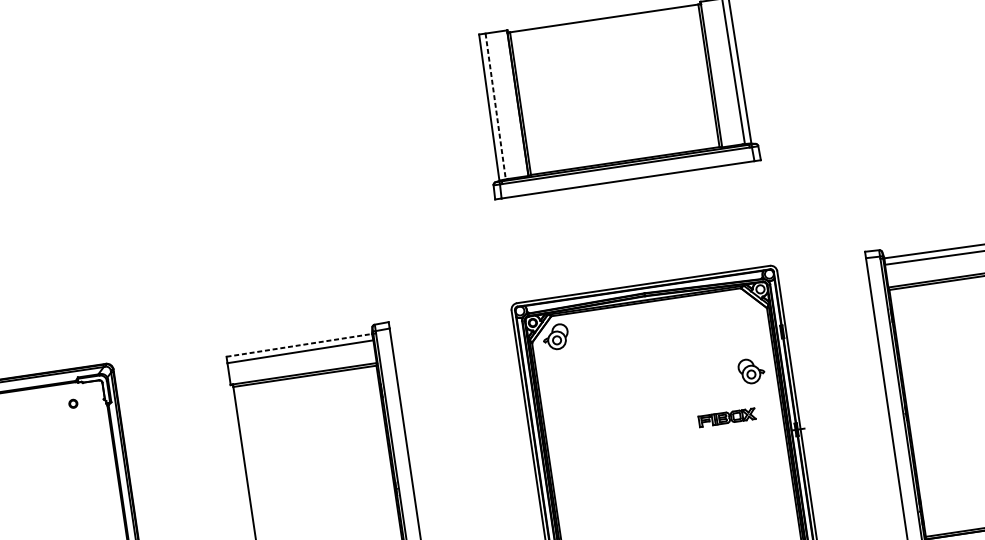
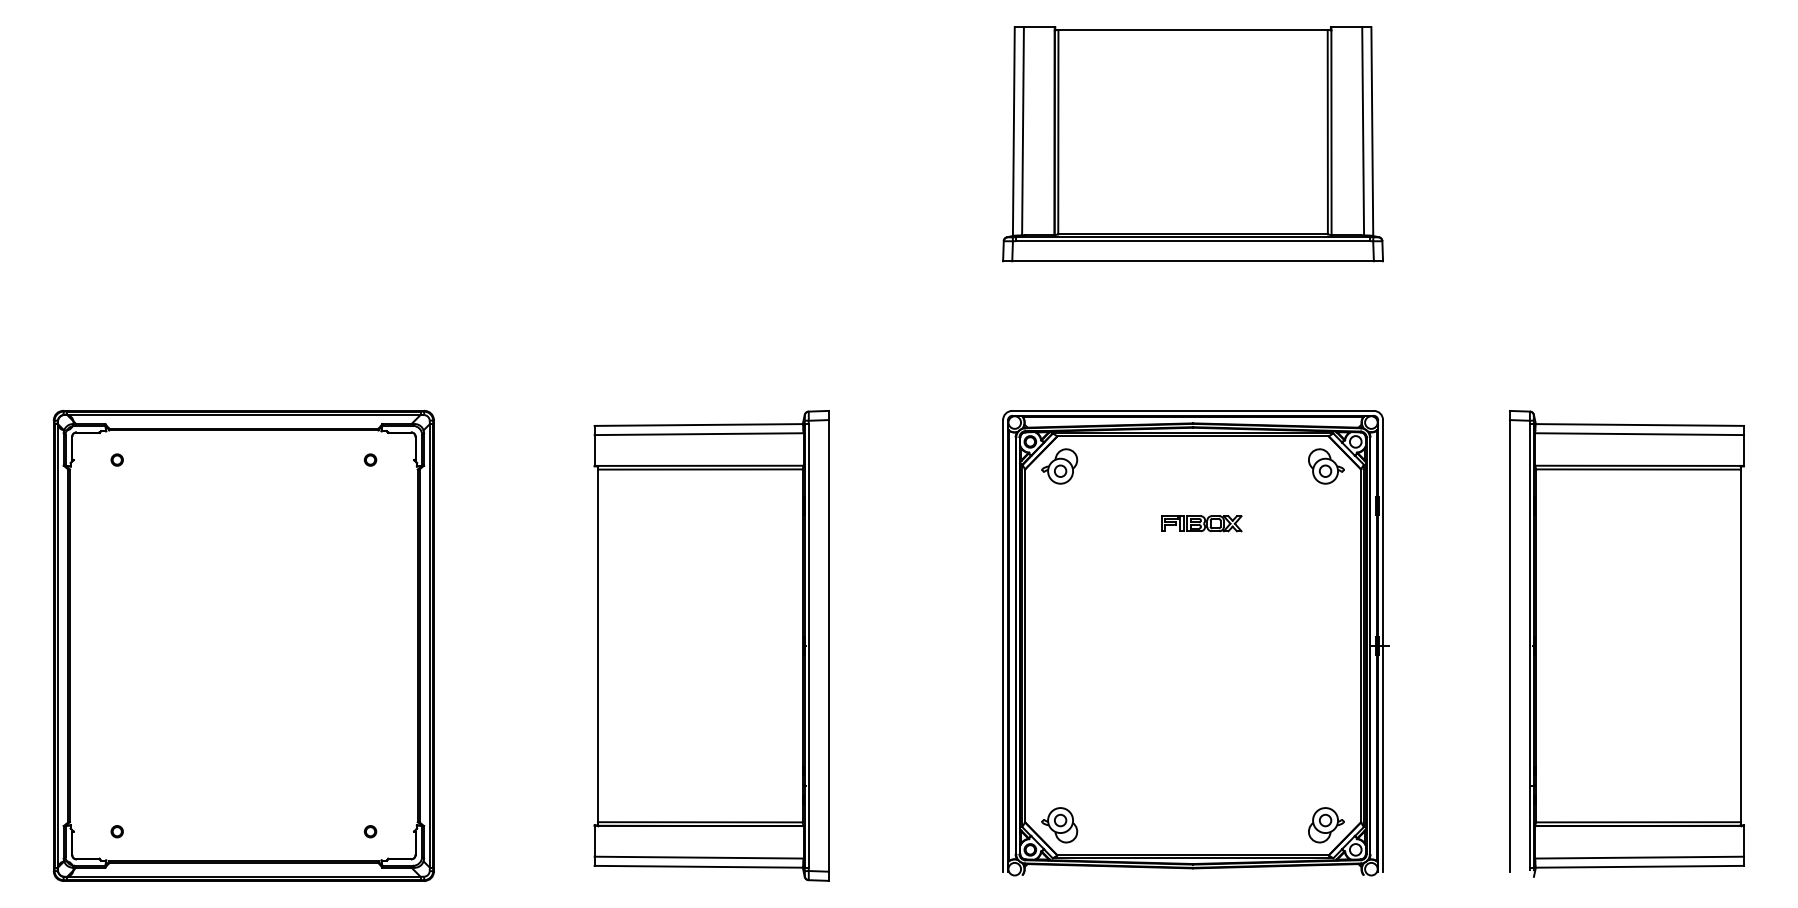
line: (496, 106) -> (1023, 131), dashed -> solid
line: (299, 345) -> (699, 425), dashed -> solid
part: (751, 371) -> (1326, 466), moved
part: (727, 417) -> (1201, 523), moved

